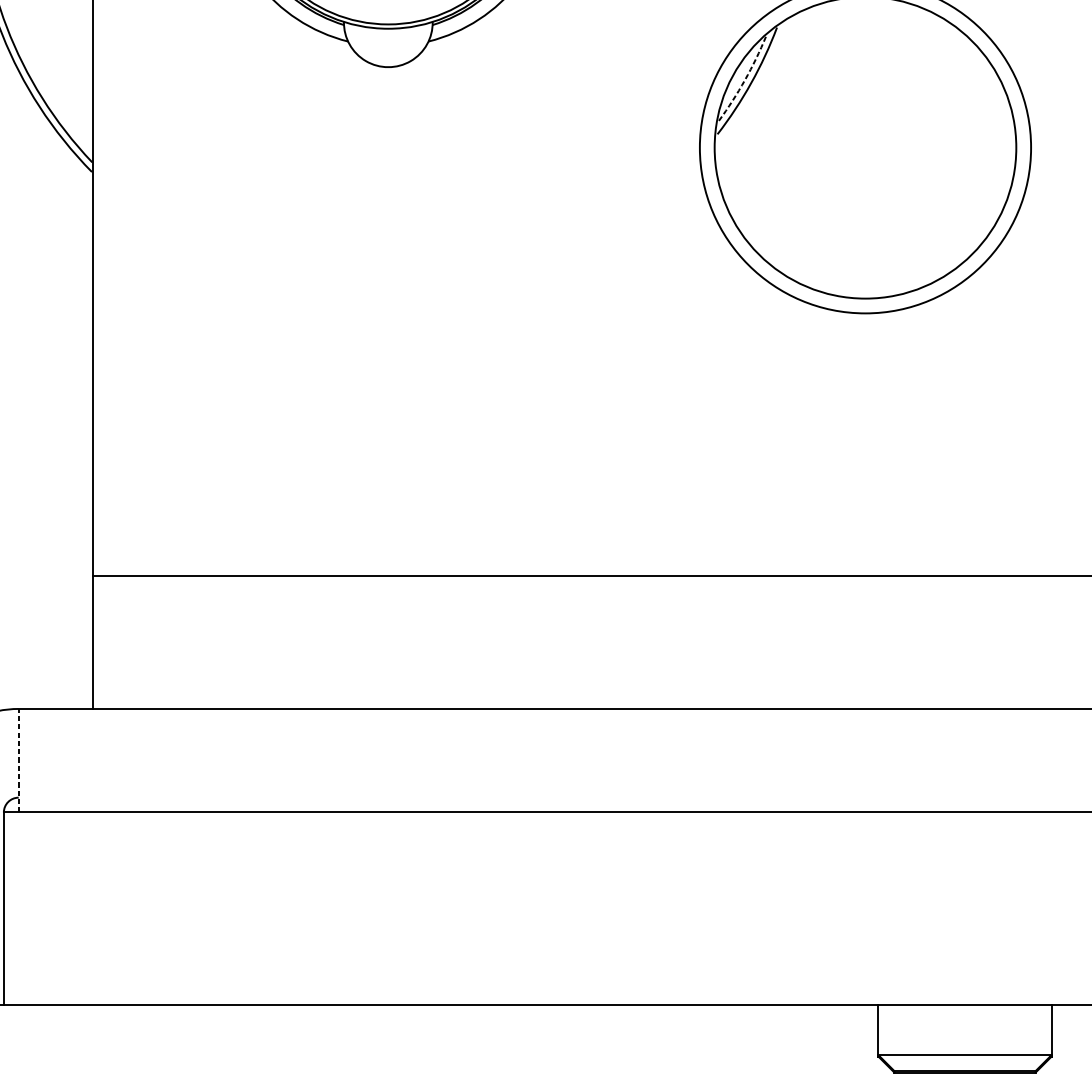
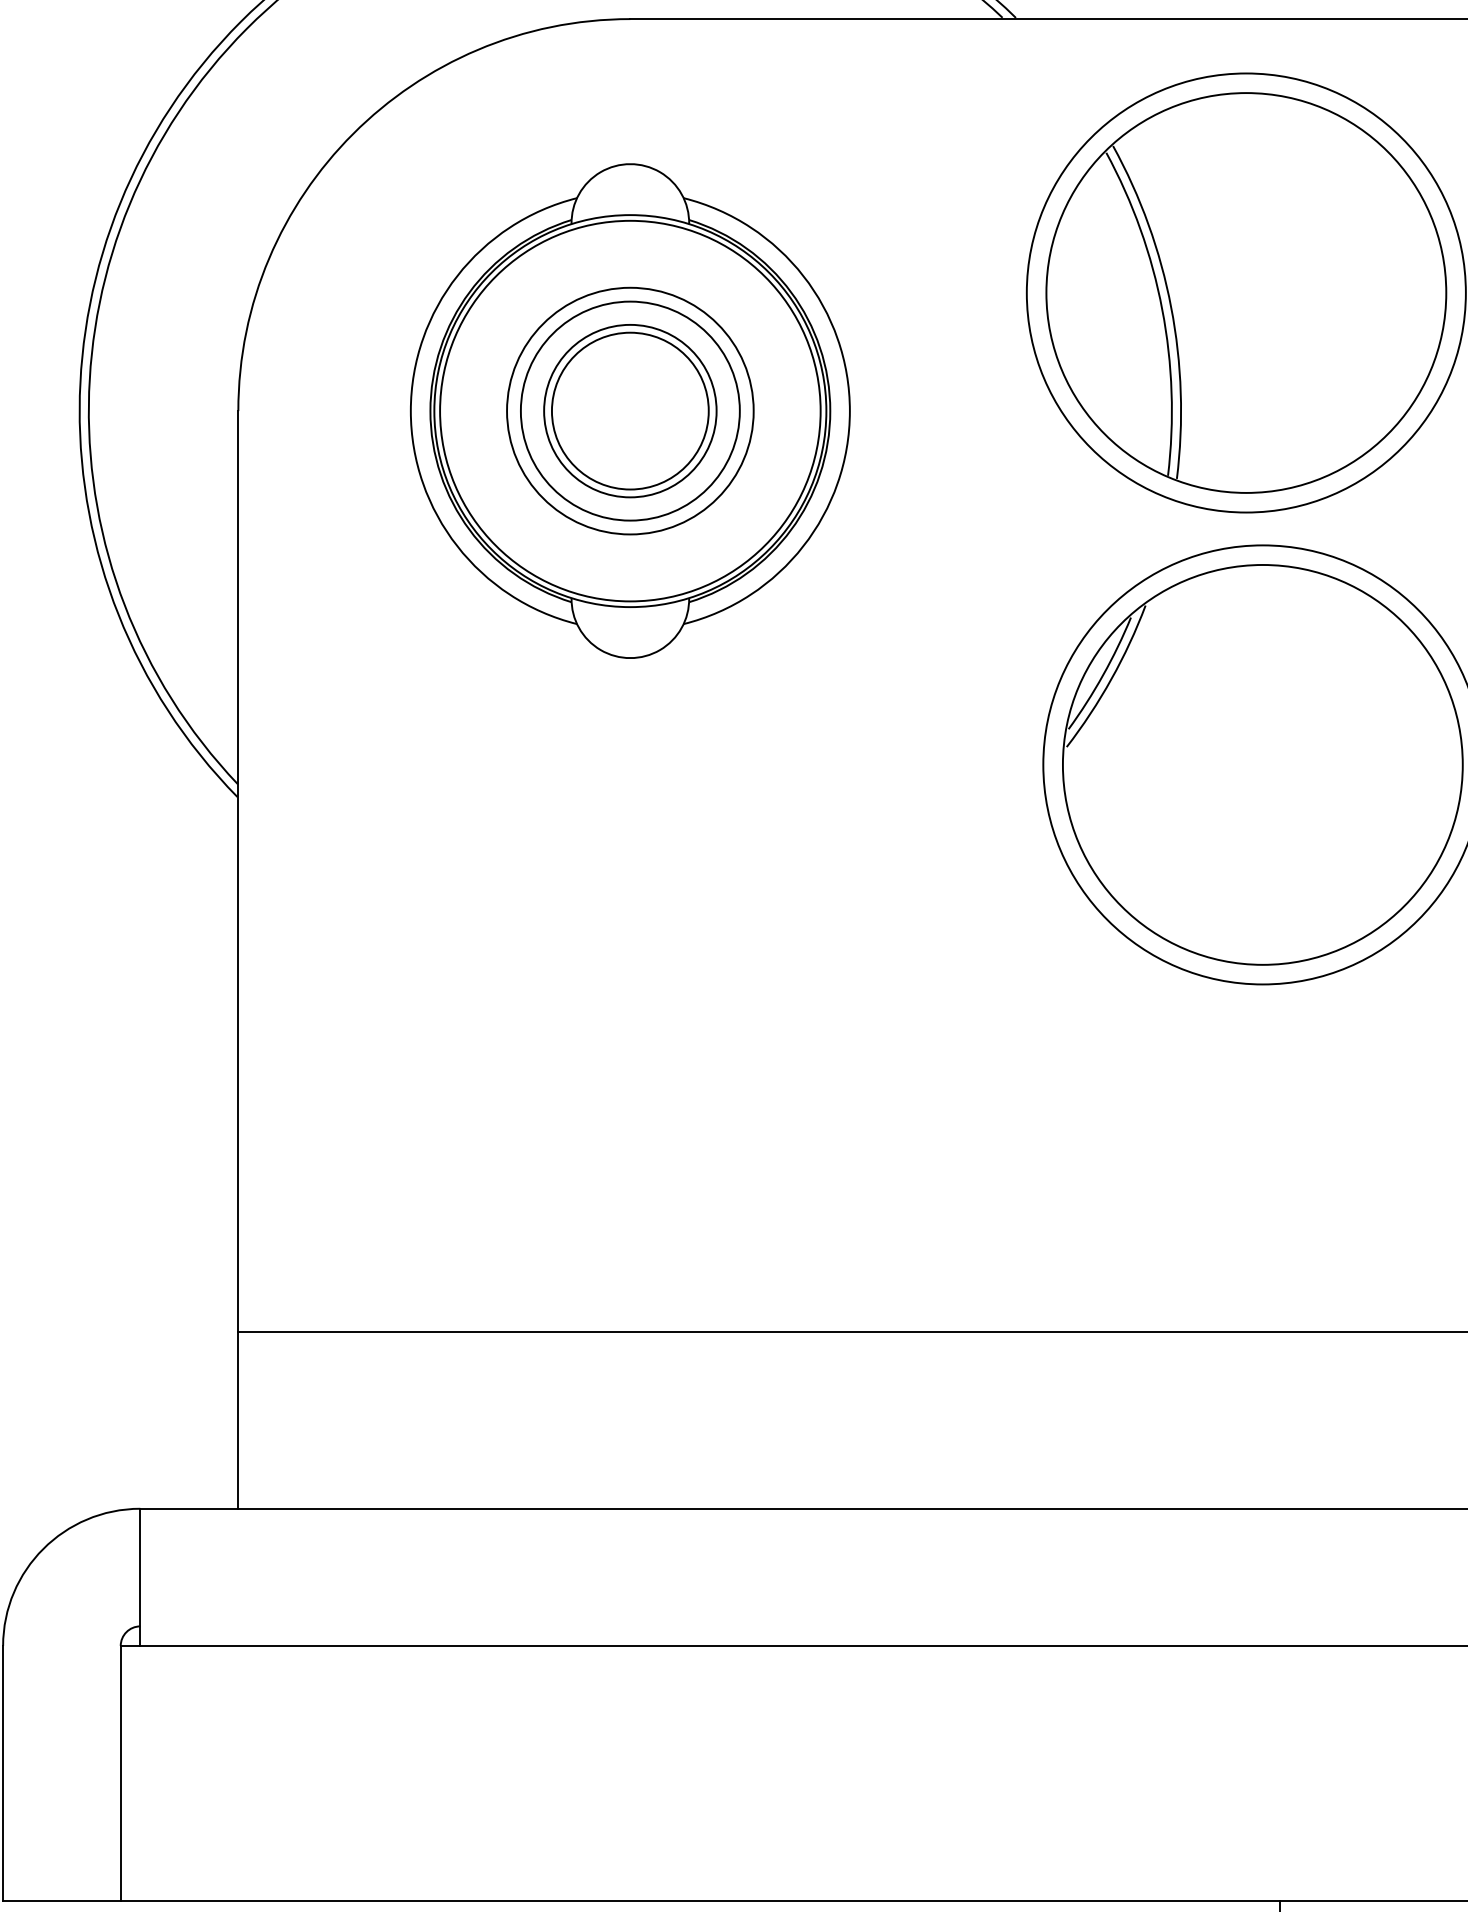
arc: (745, 80) -> (1103, 675), dashed -> solid
line: (18, 760) -> (140, 1577), dashed -> solid

